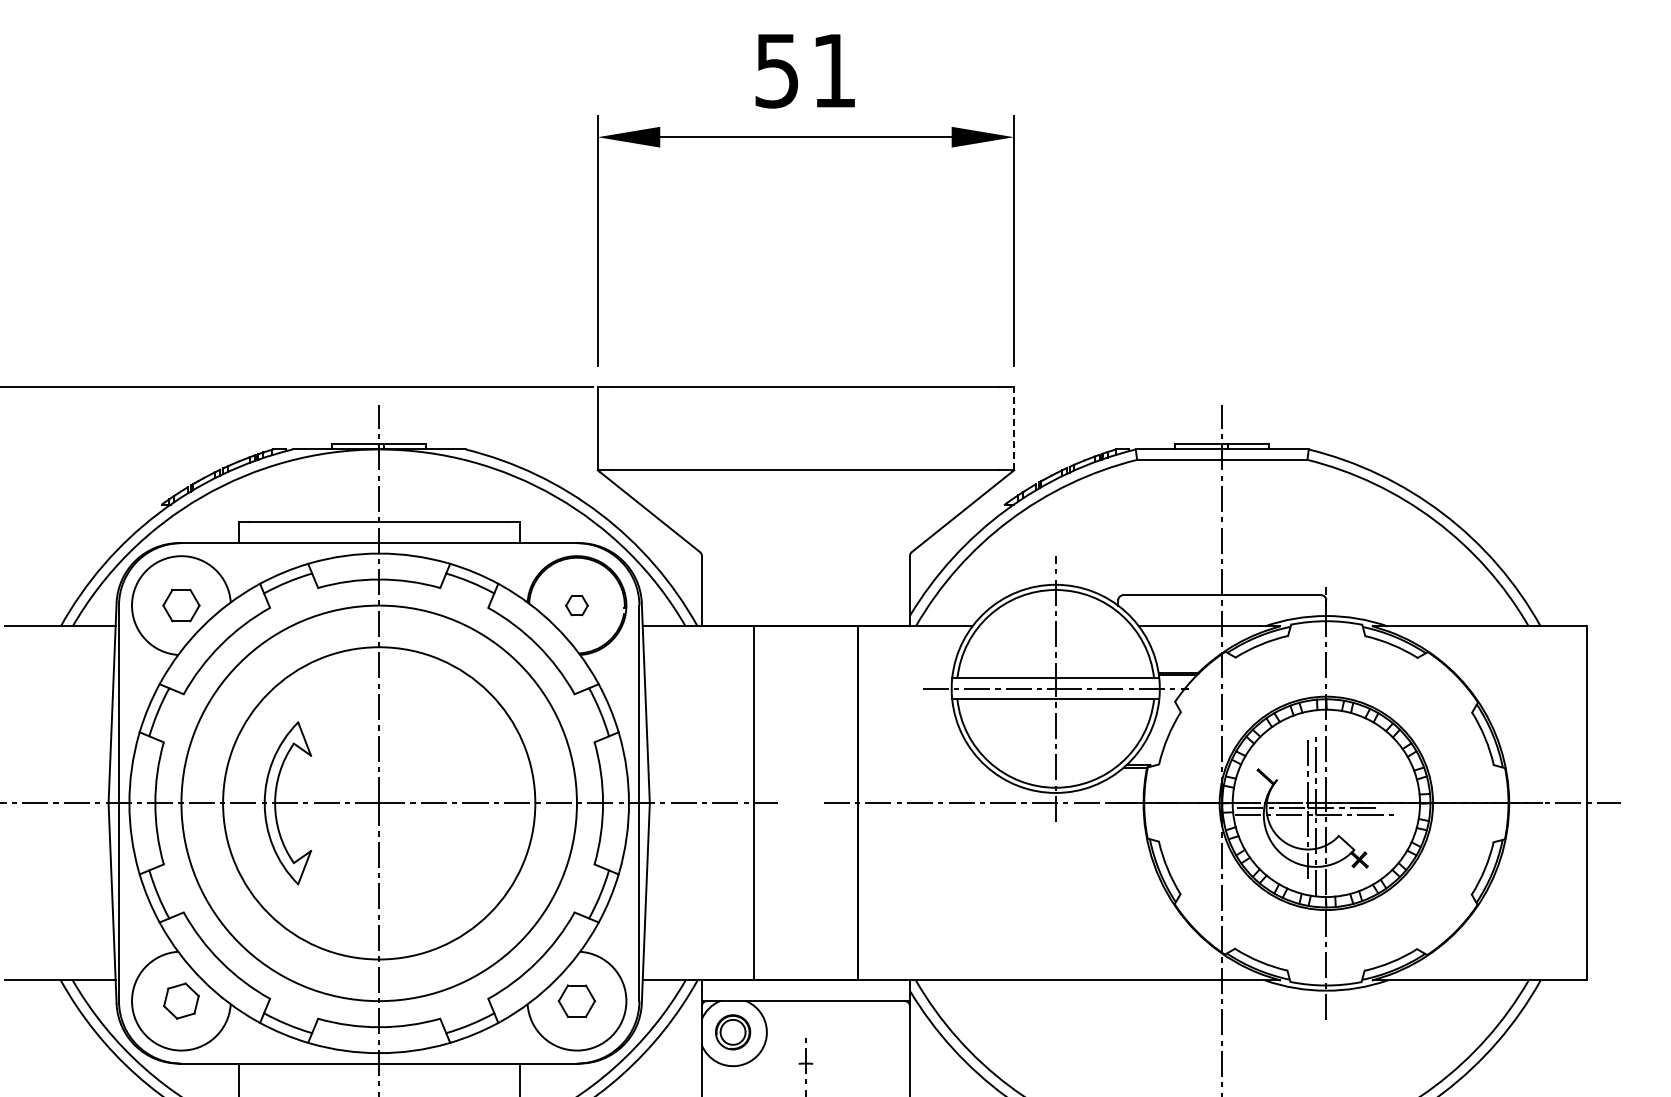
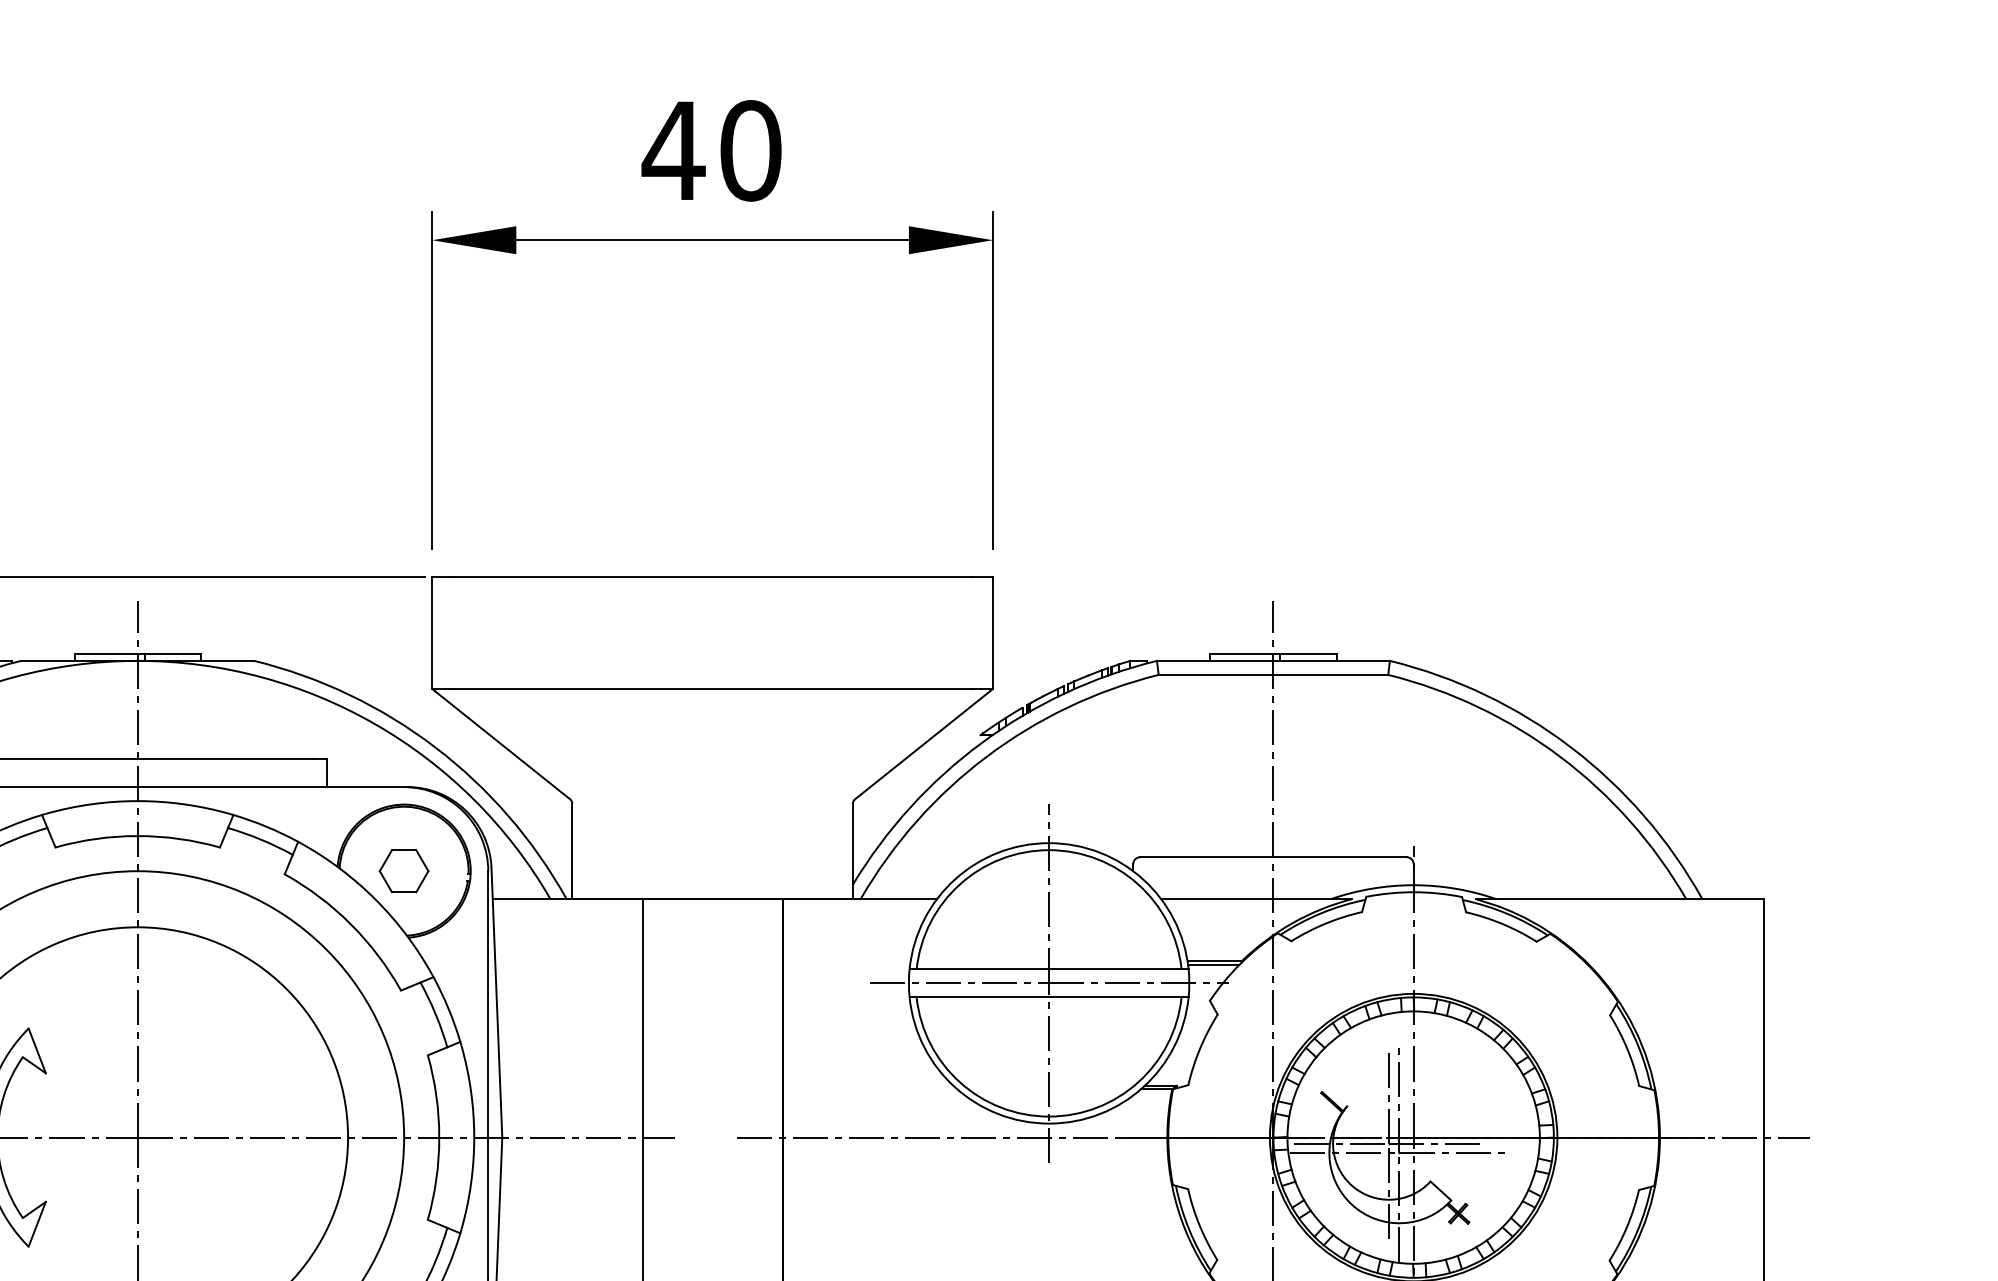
text: (805, 70) -> (712, 150), 51 -> 40
line: (1014, 428) -> (993, 632), dashed -> solid
part: (576, 605) -> (403, 871), size x1.67

